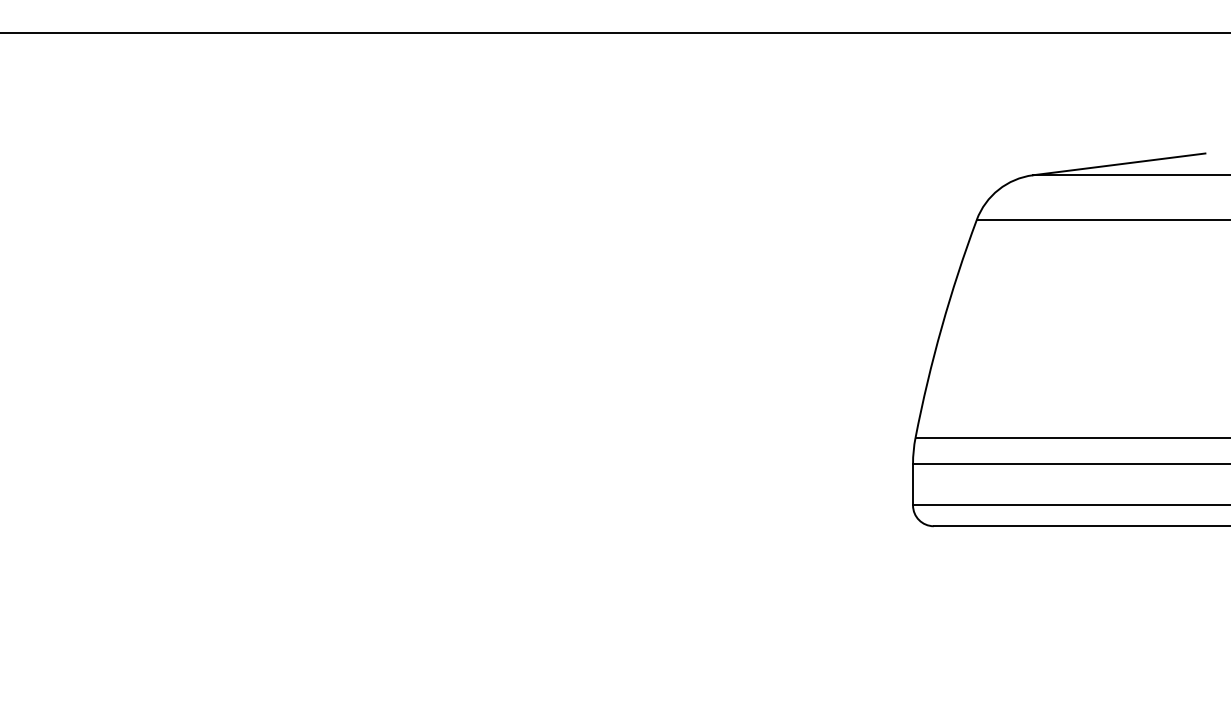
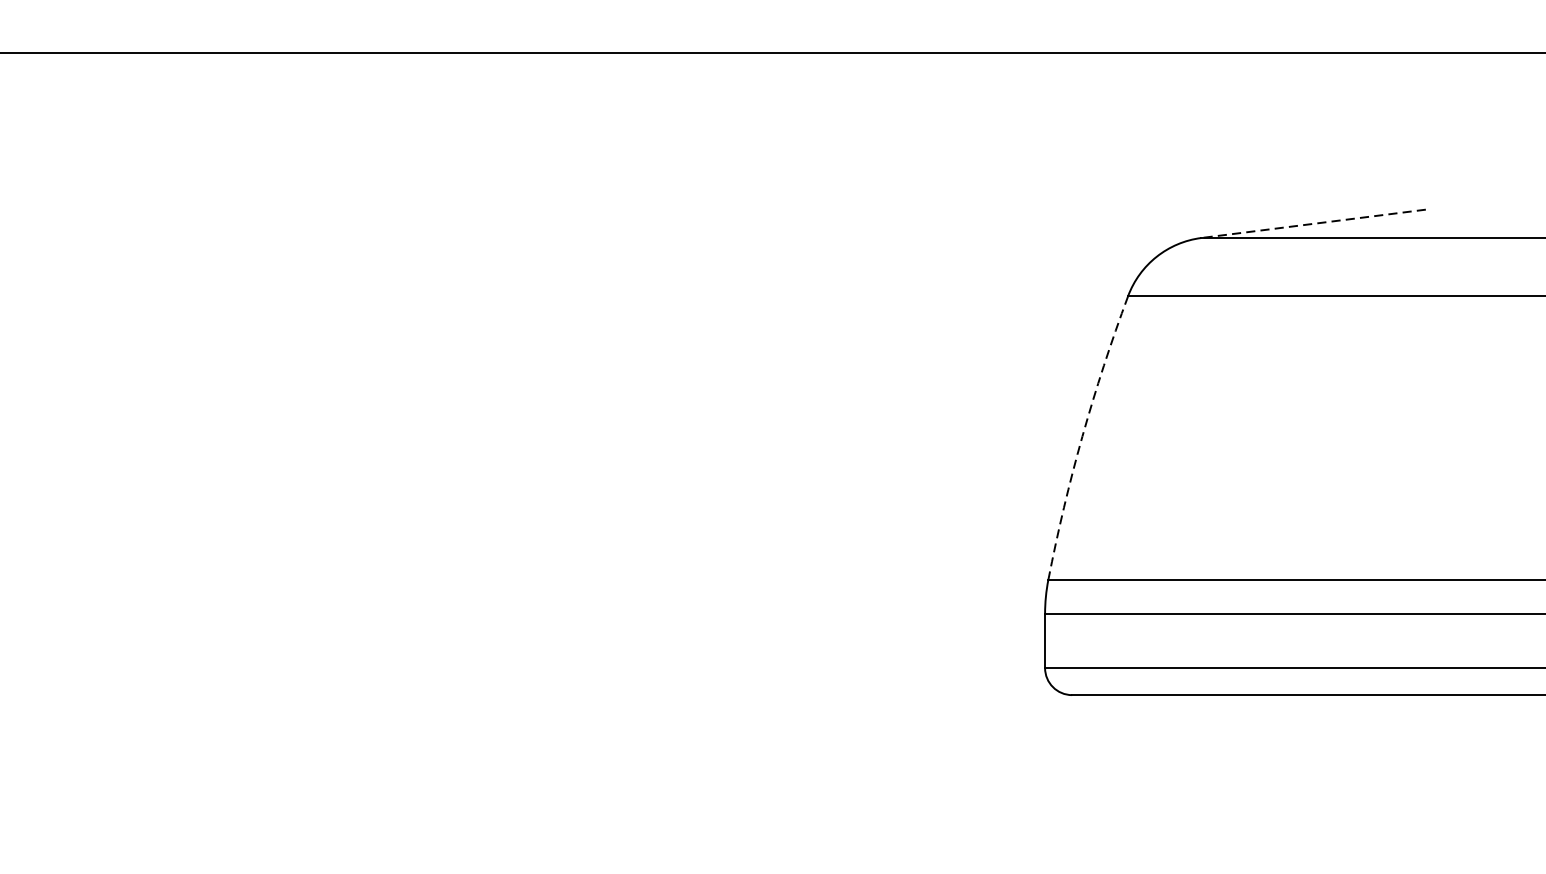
line: (1119, 164) -> (1313, 223), solid -> dashed
arc: (941, 327) -> (1082, 436), solid -> dashed

